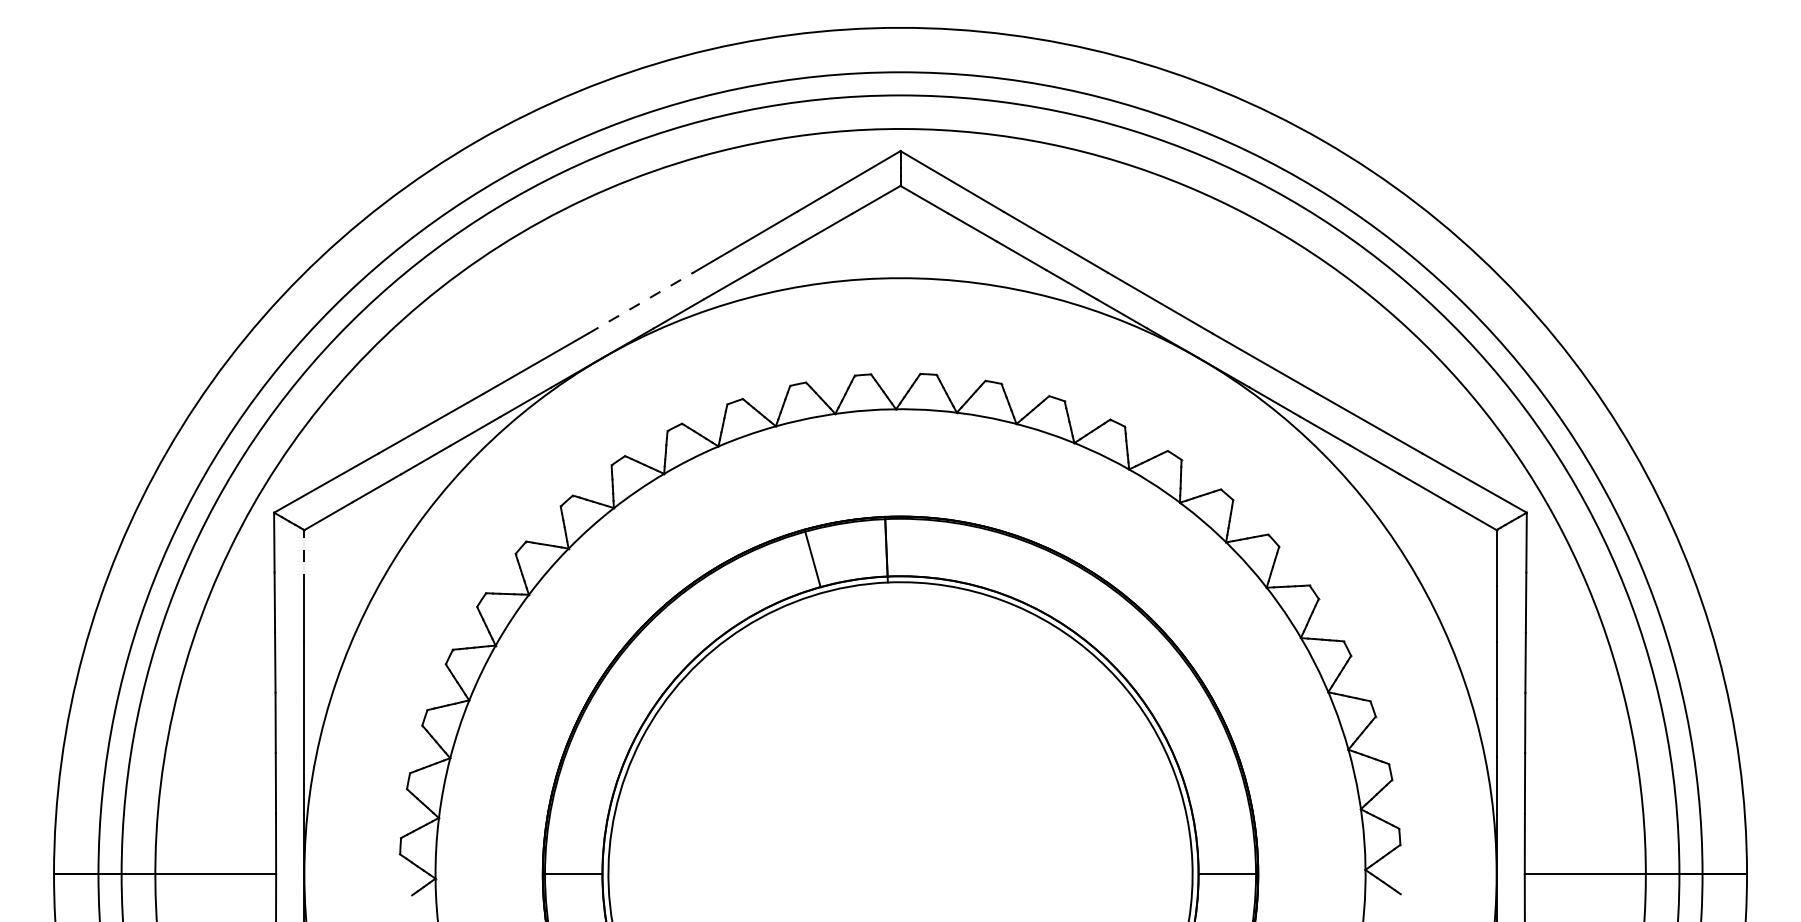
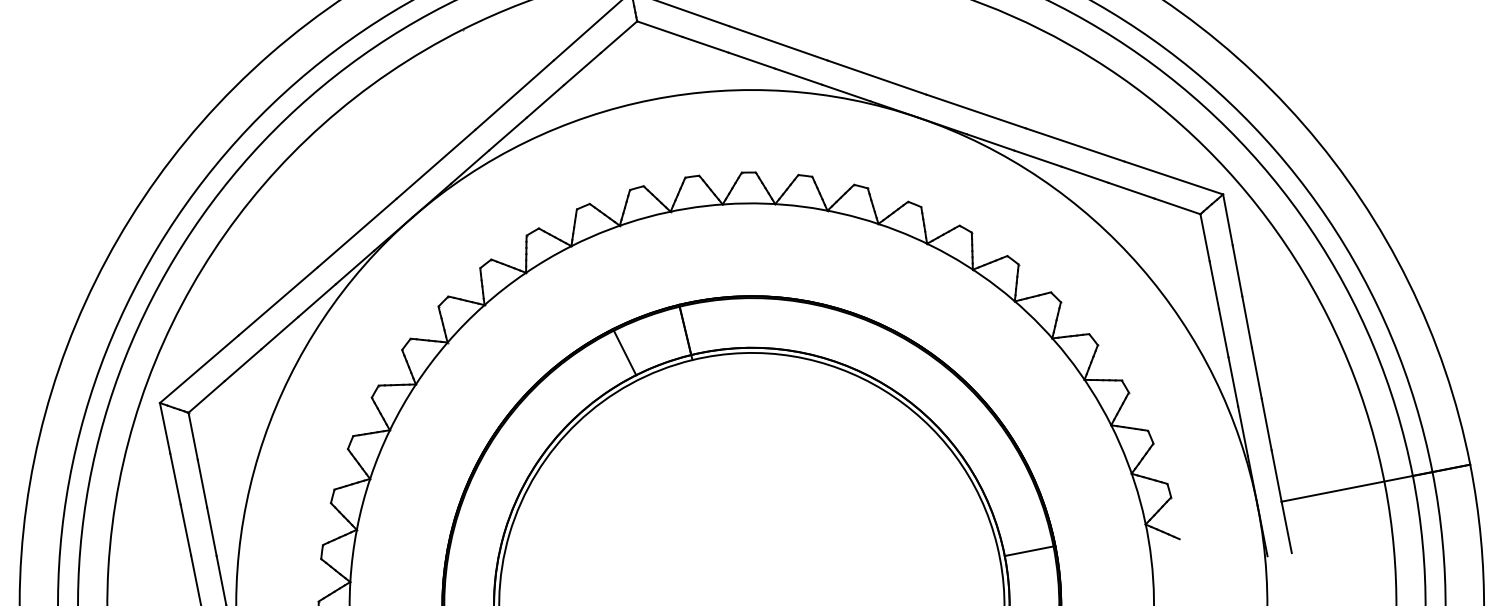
line: (640, 303) -> (436, 164), dashed -> solid
line: (304, 557) -> (193, 435), dashed -> solid

